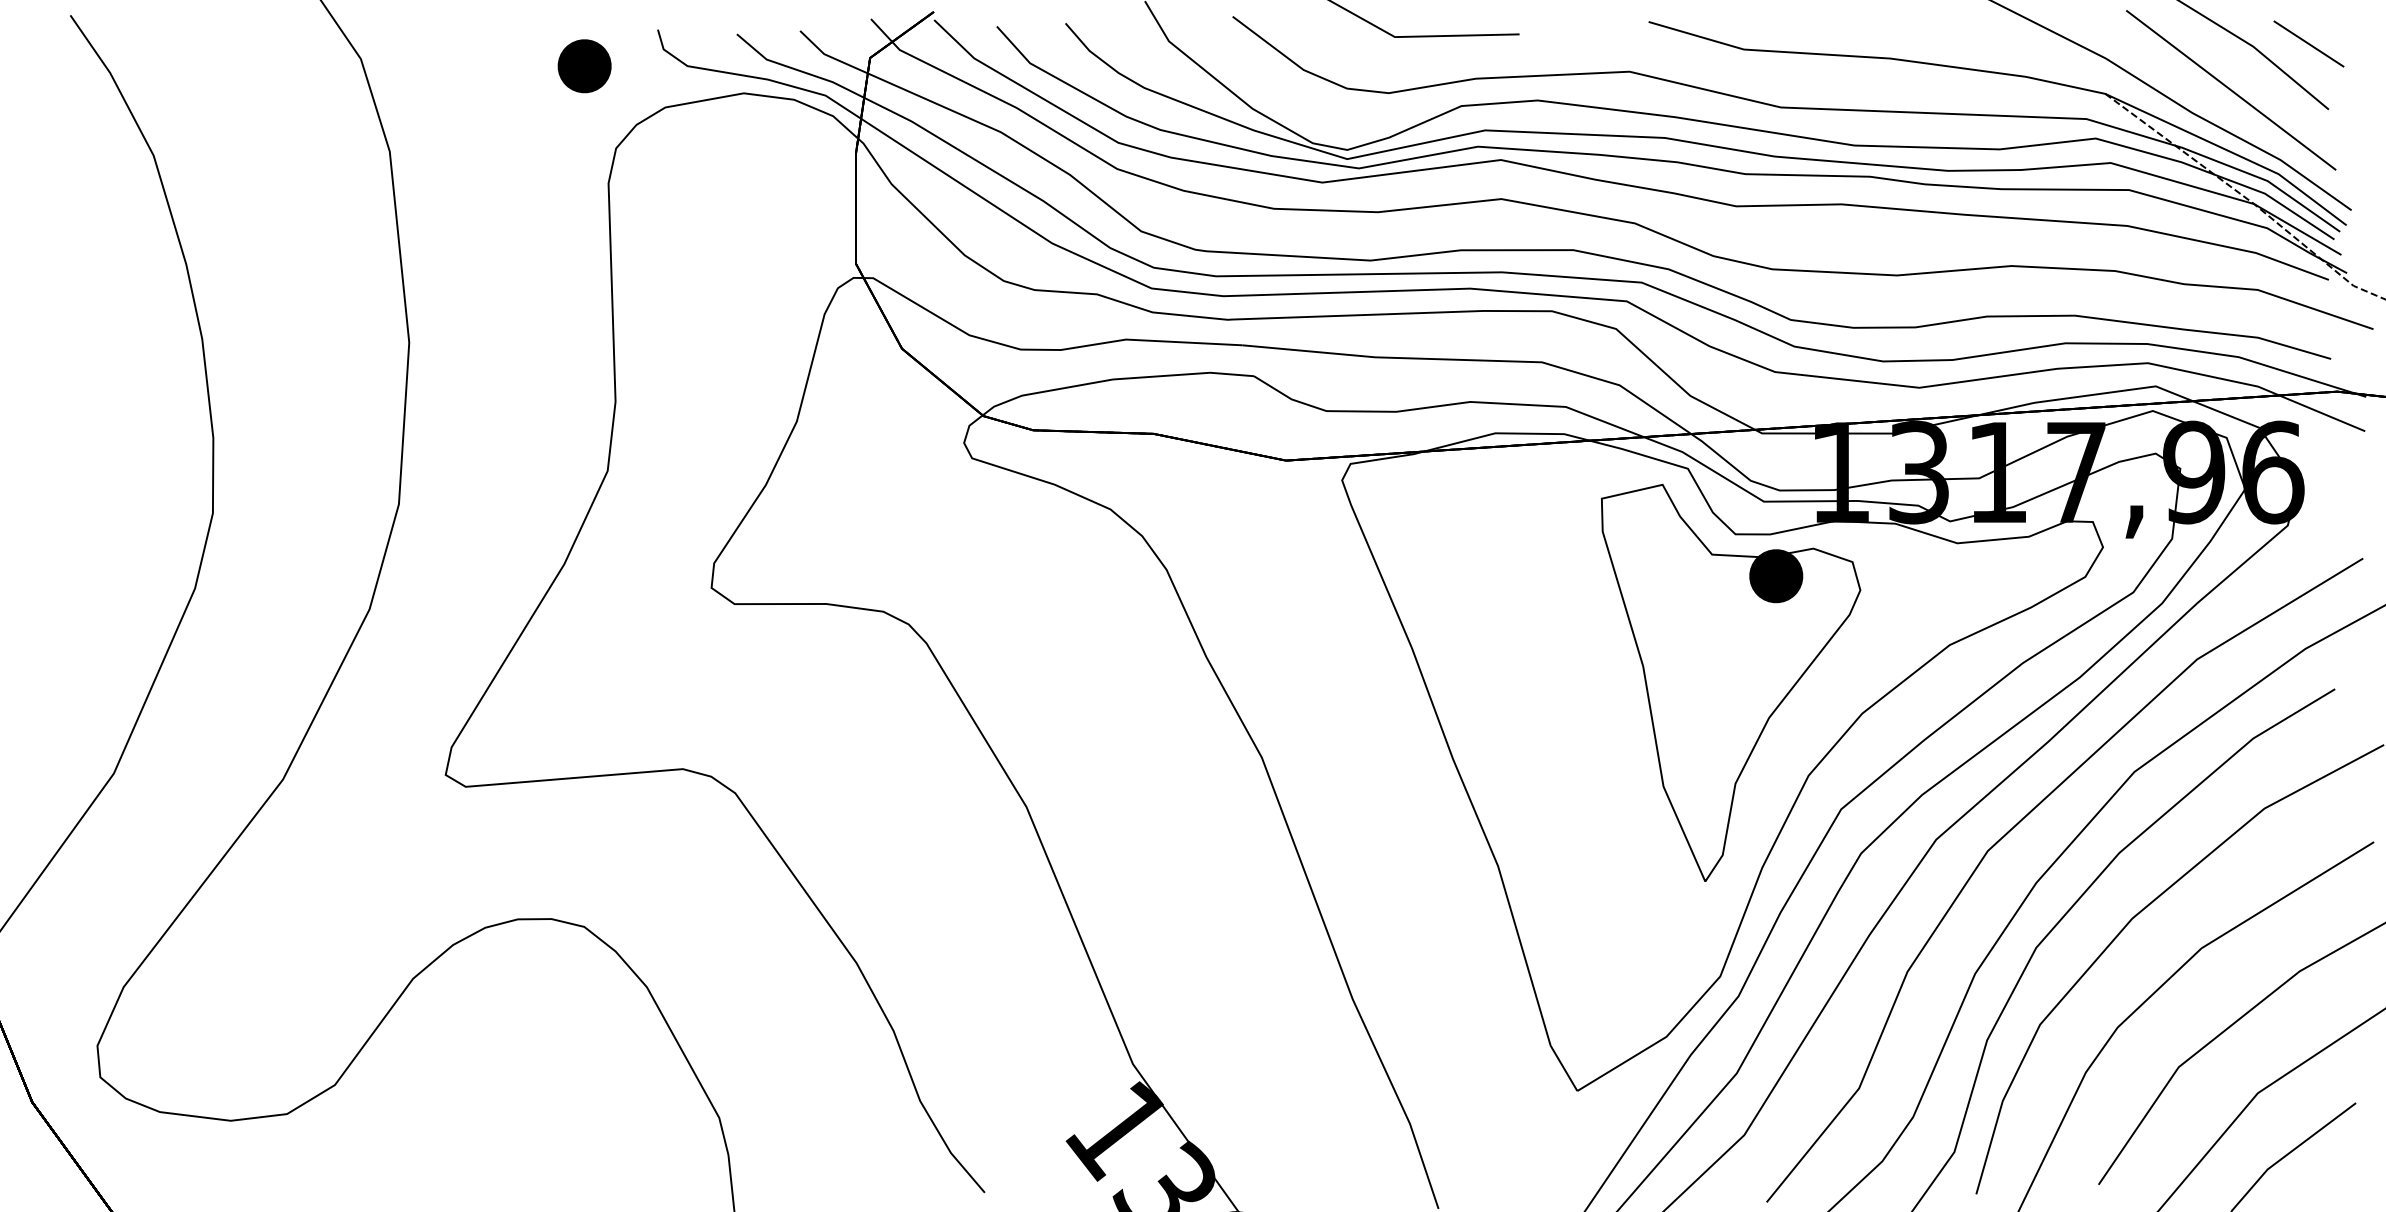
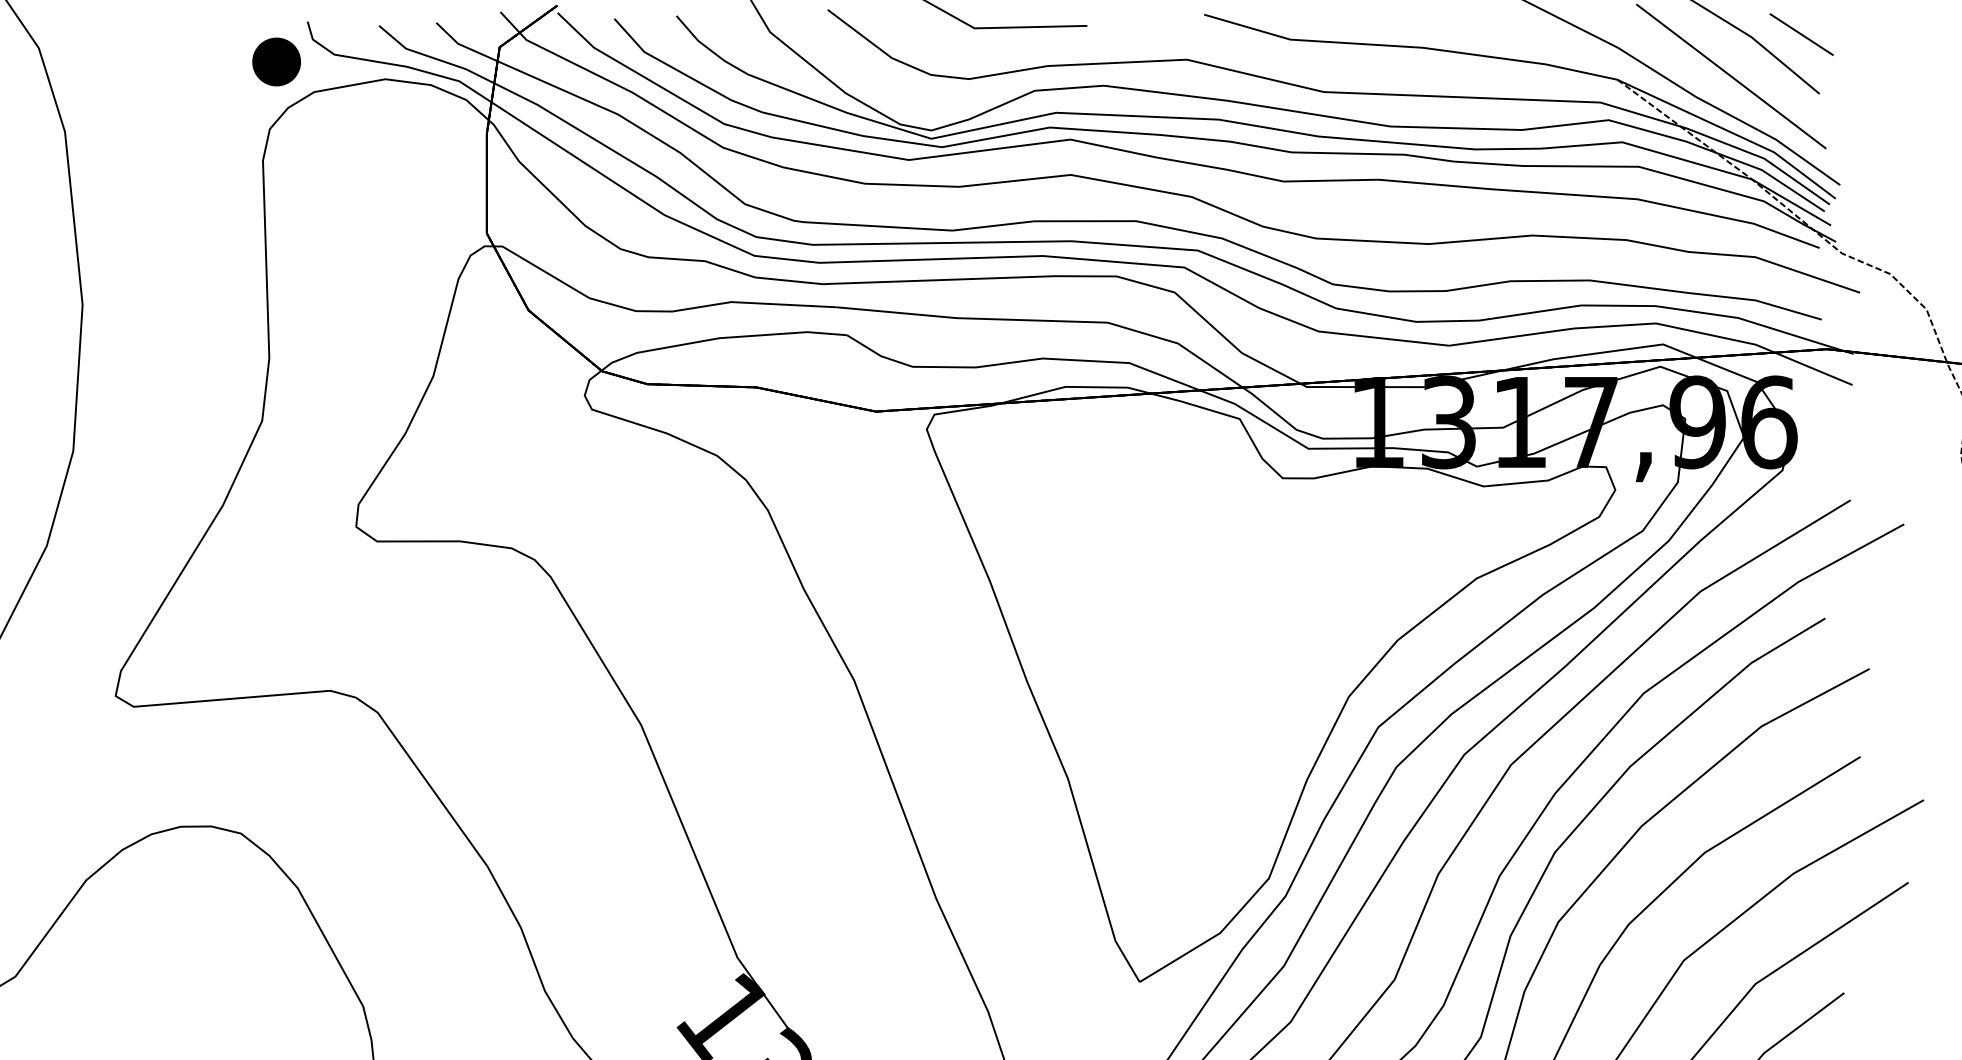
part: (584, 66) -> (276, 62), moved
part: (1731, 682) -> (1279, 612), removed

